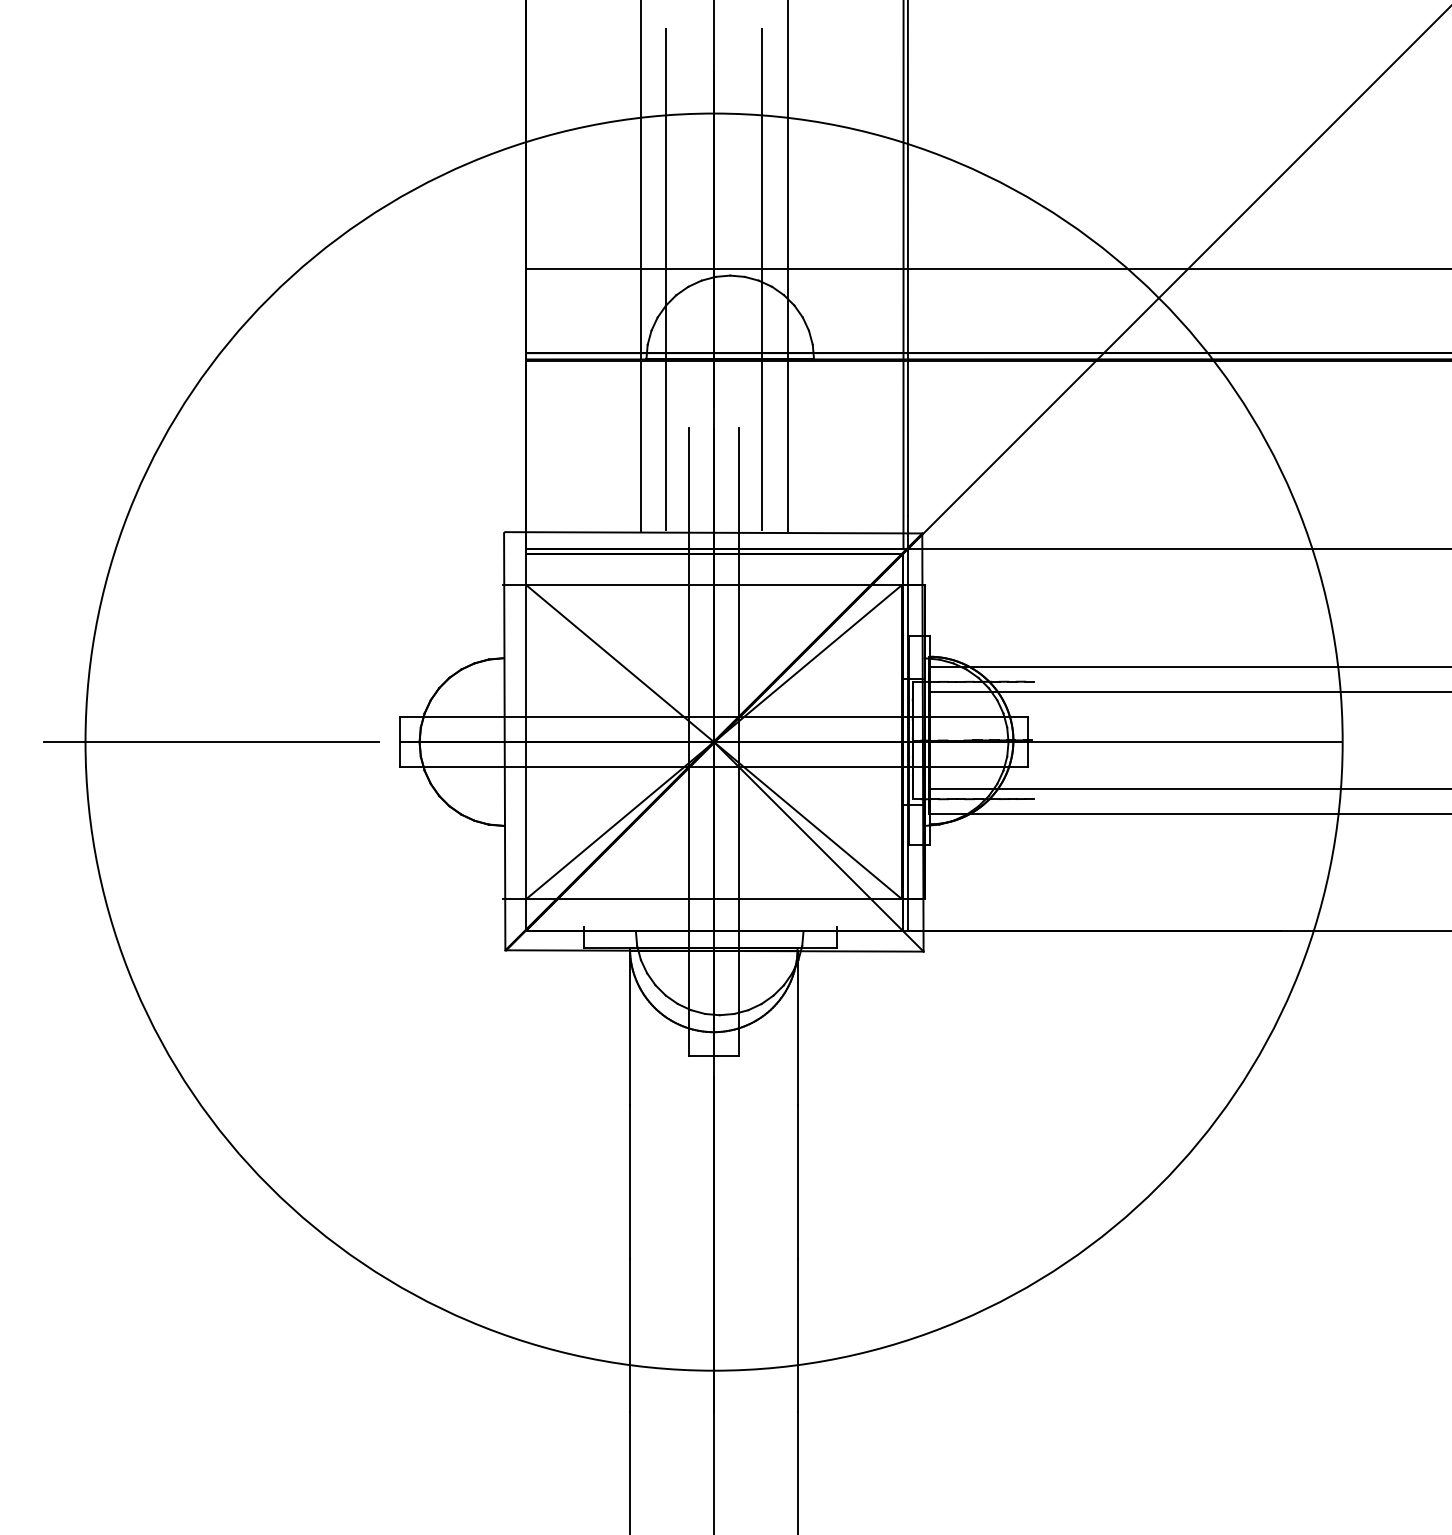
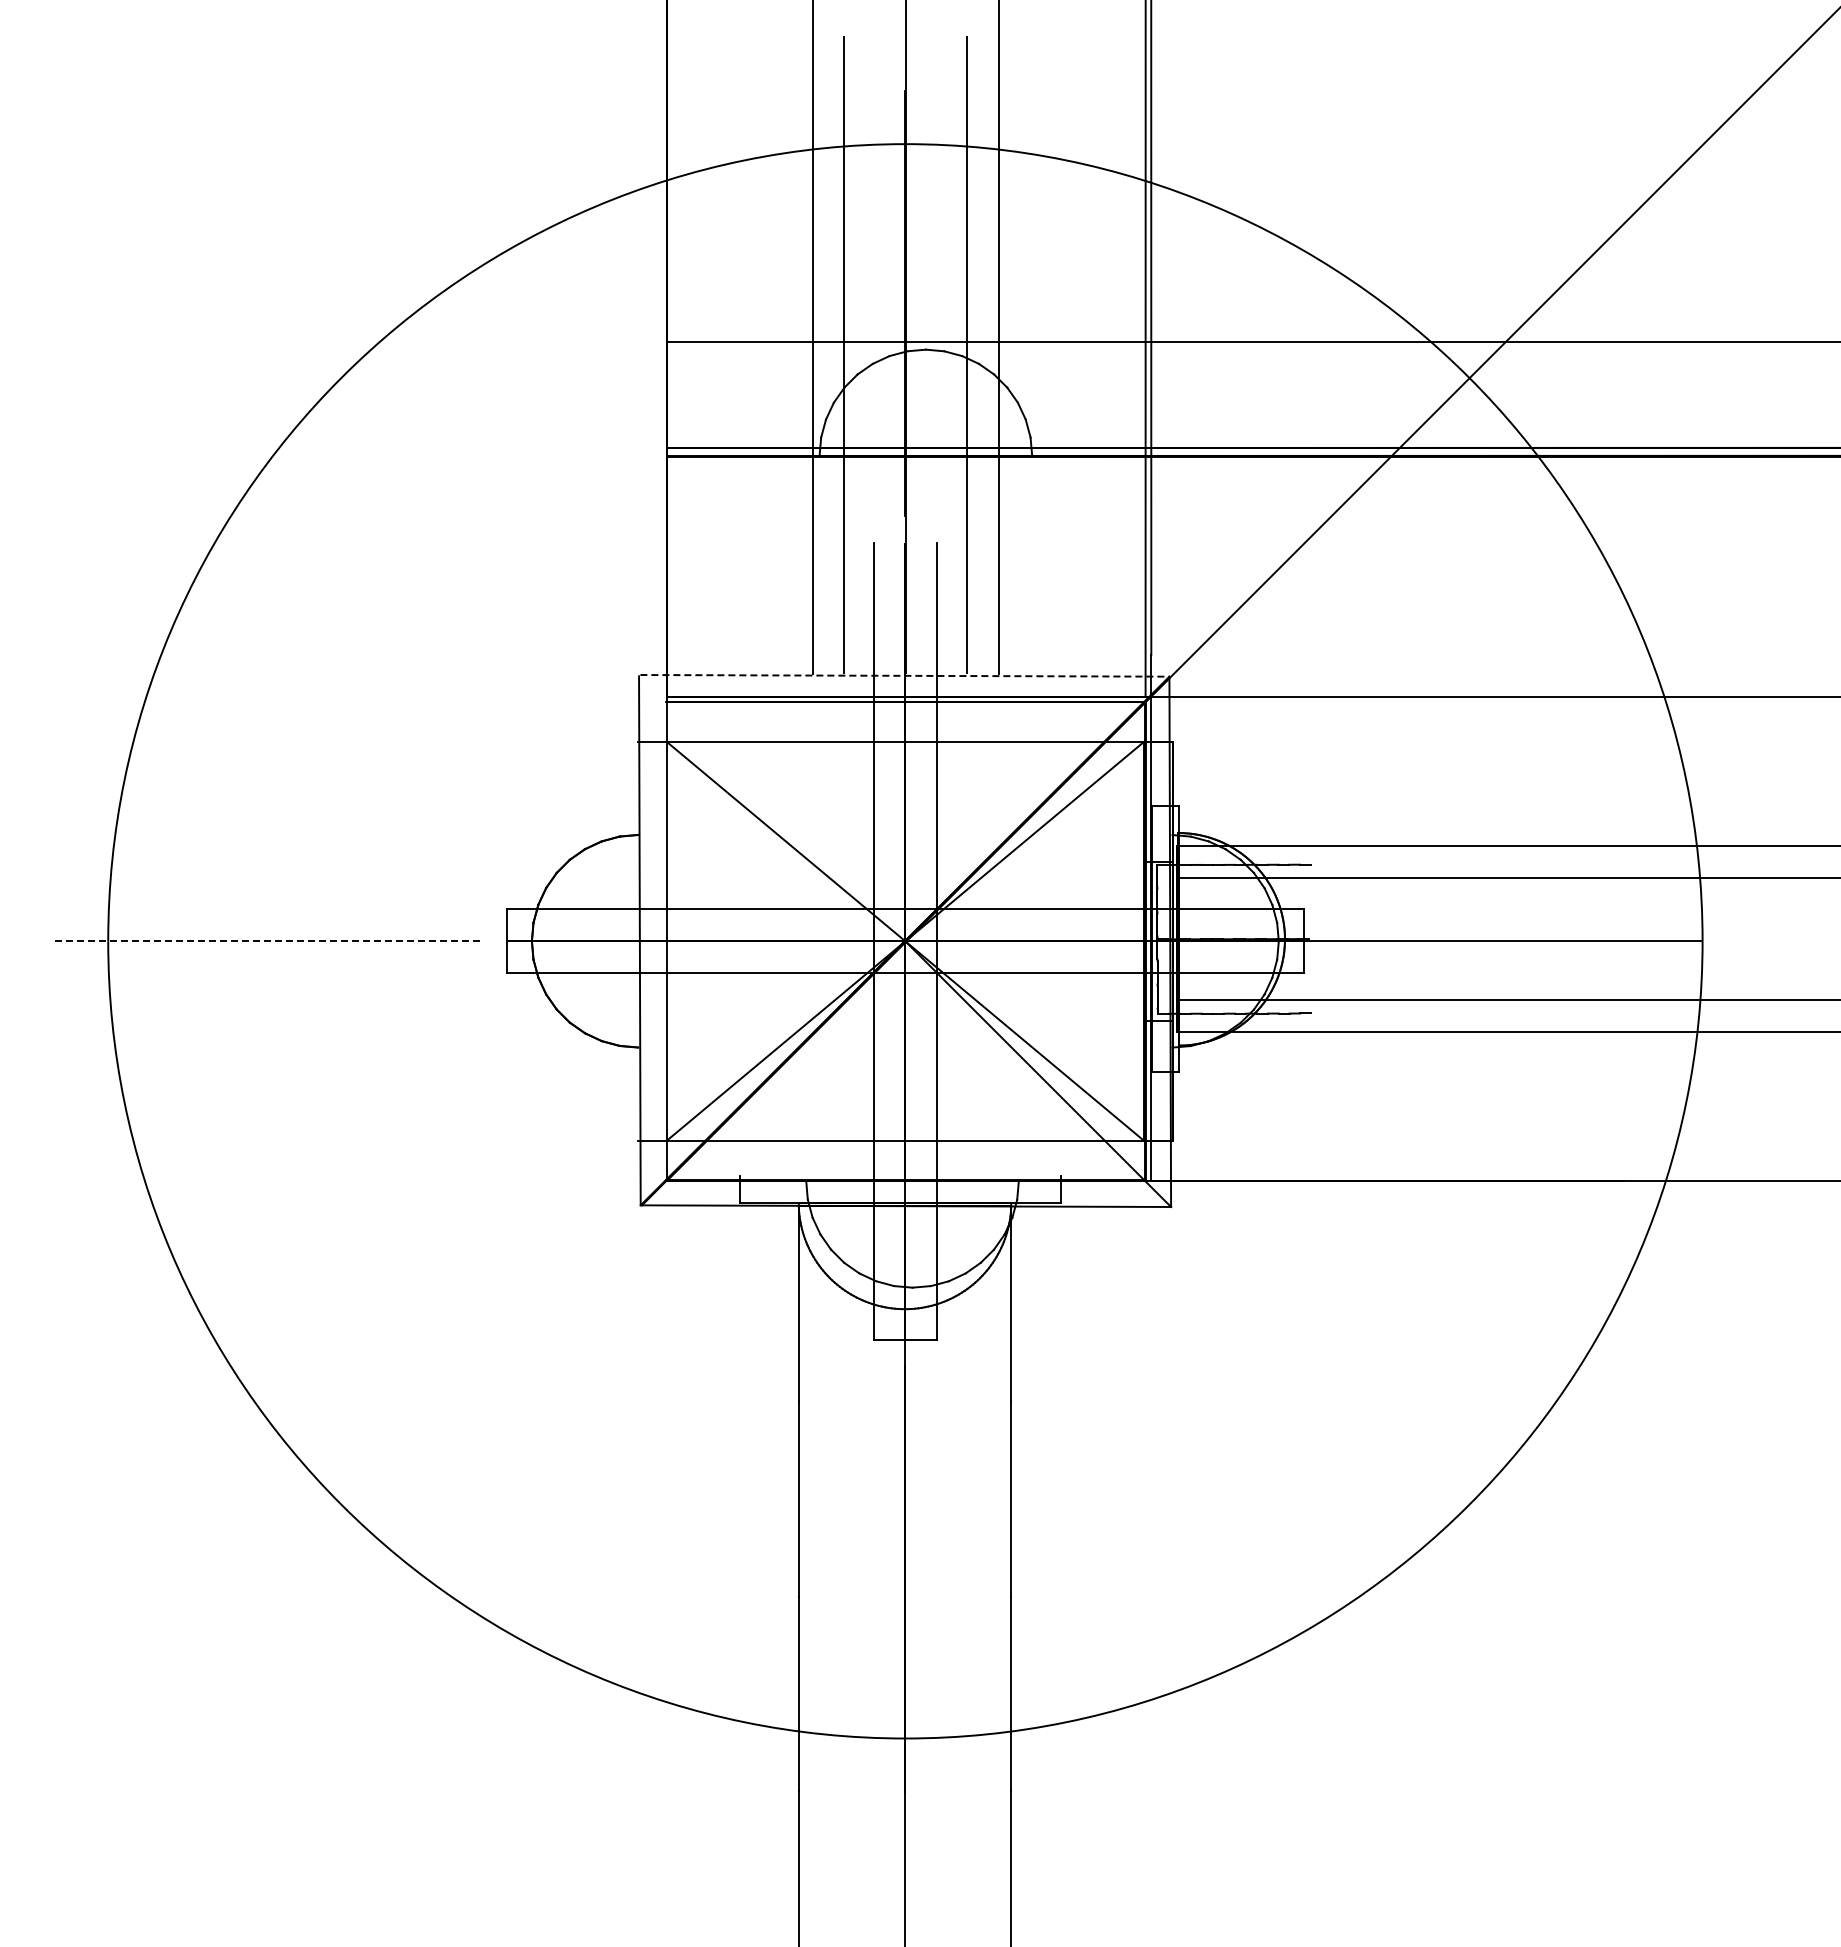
line: (713, 532) -> (904, 675), solid -> dashed
line: (211, 742) -> (267, 941), solid -> dashed

